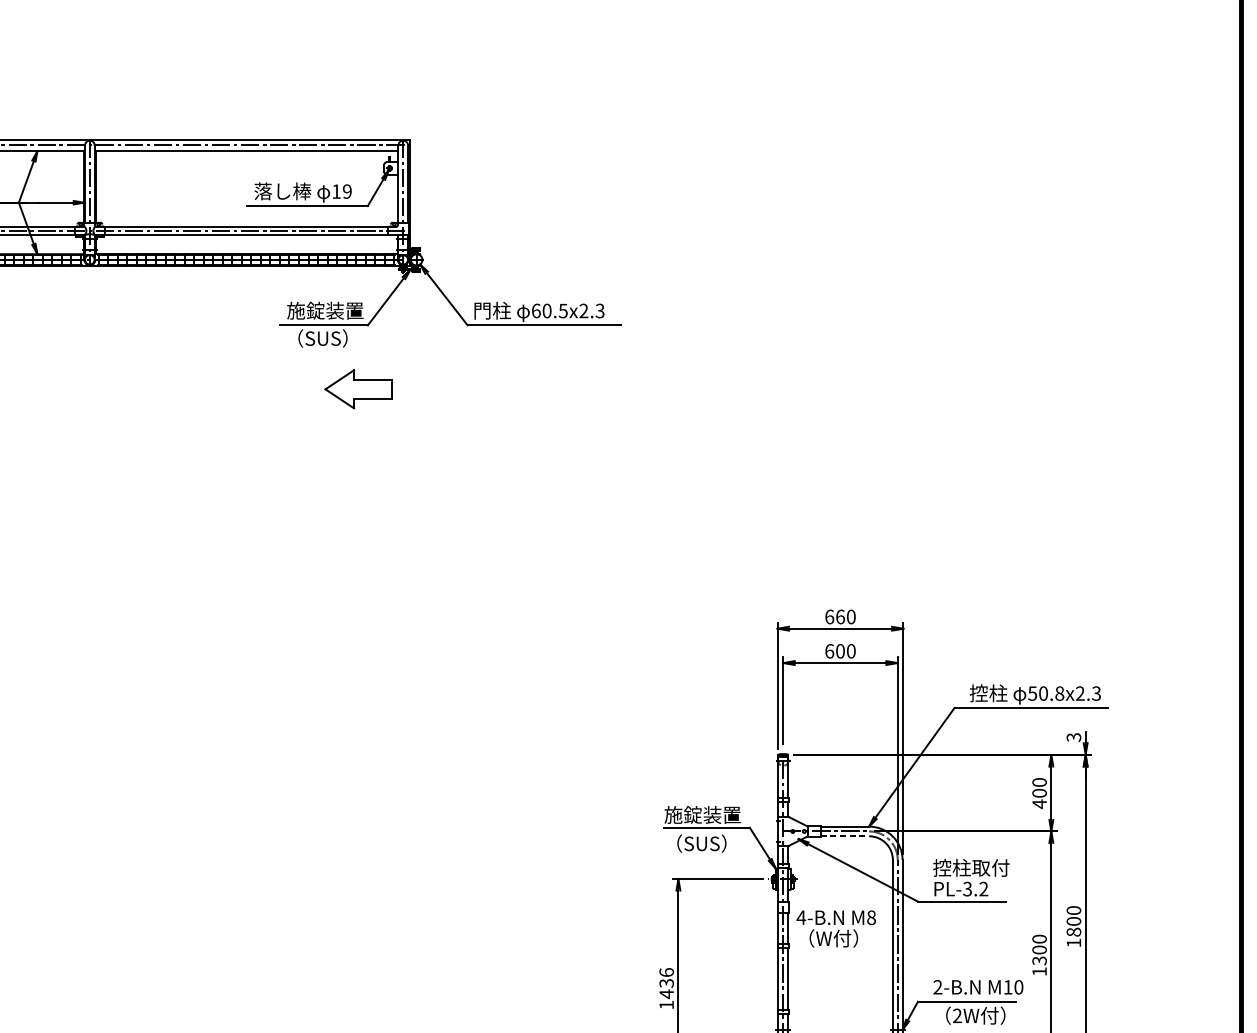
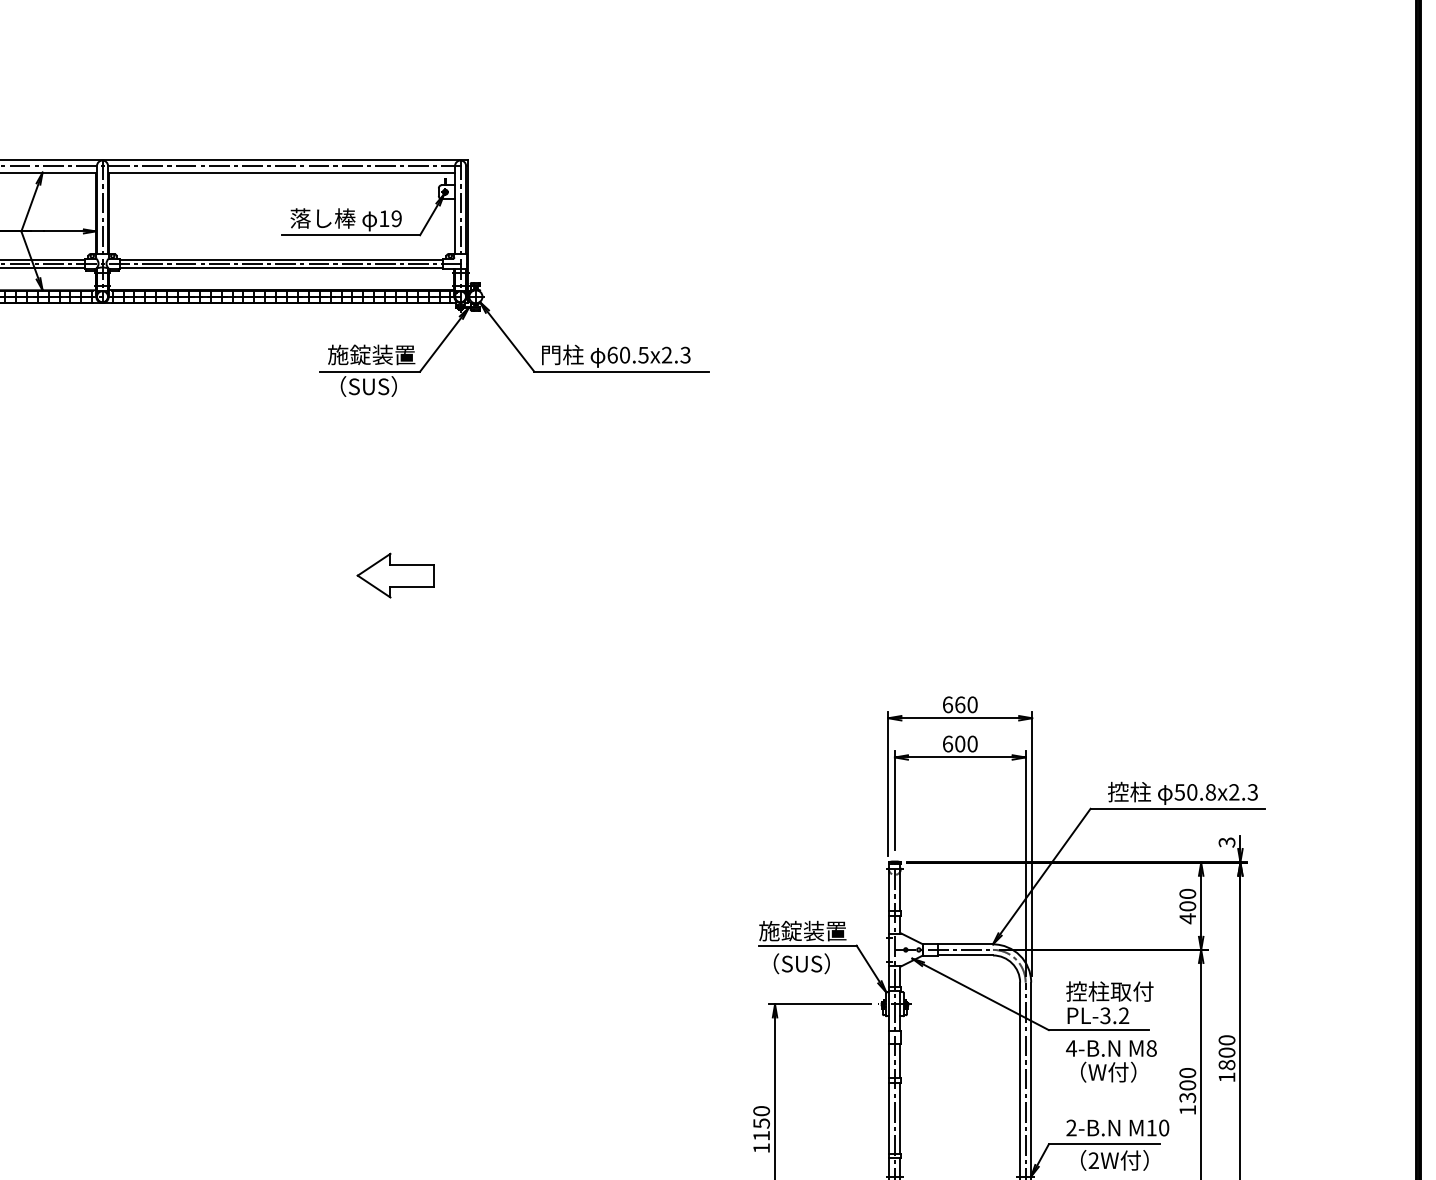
part: (358, 389) -> (395, 575), moved
line: (845, 836) -> (965, 955), dashed -> solid
text: (836, 929) -> (1111, 1061), moved
text: (666, 983) -> (761, 1123), 1436 -> 1150

